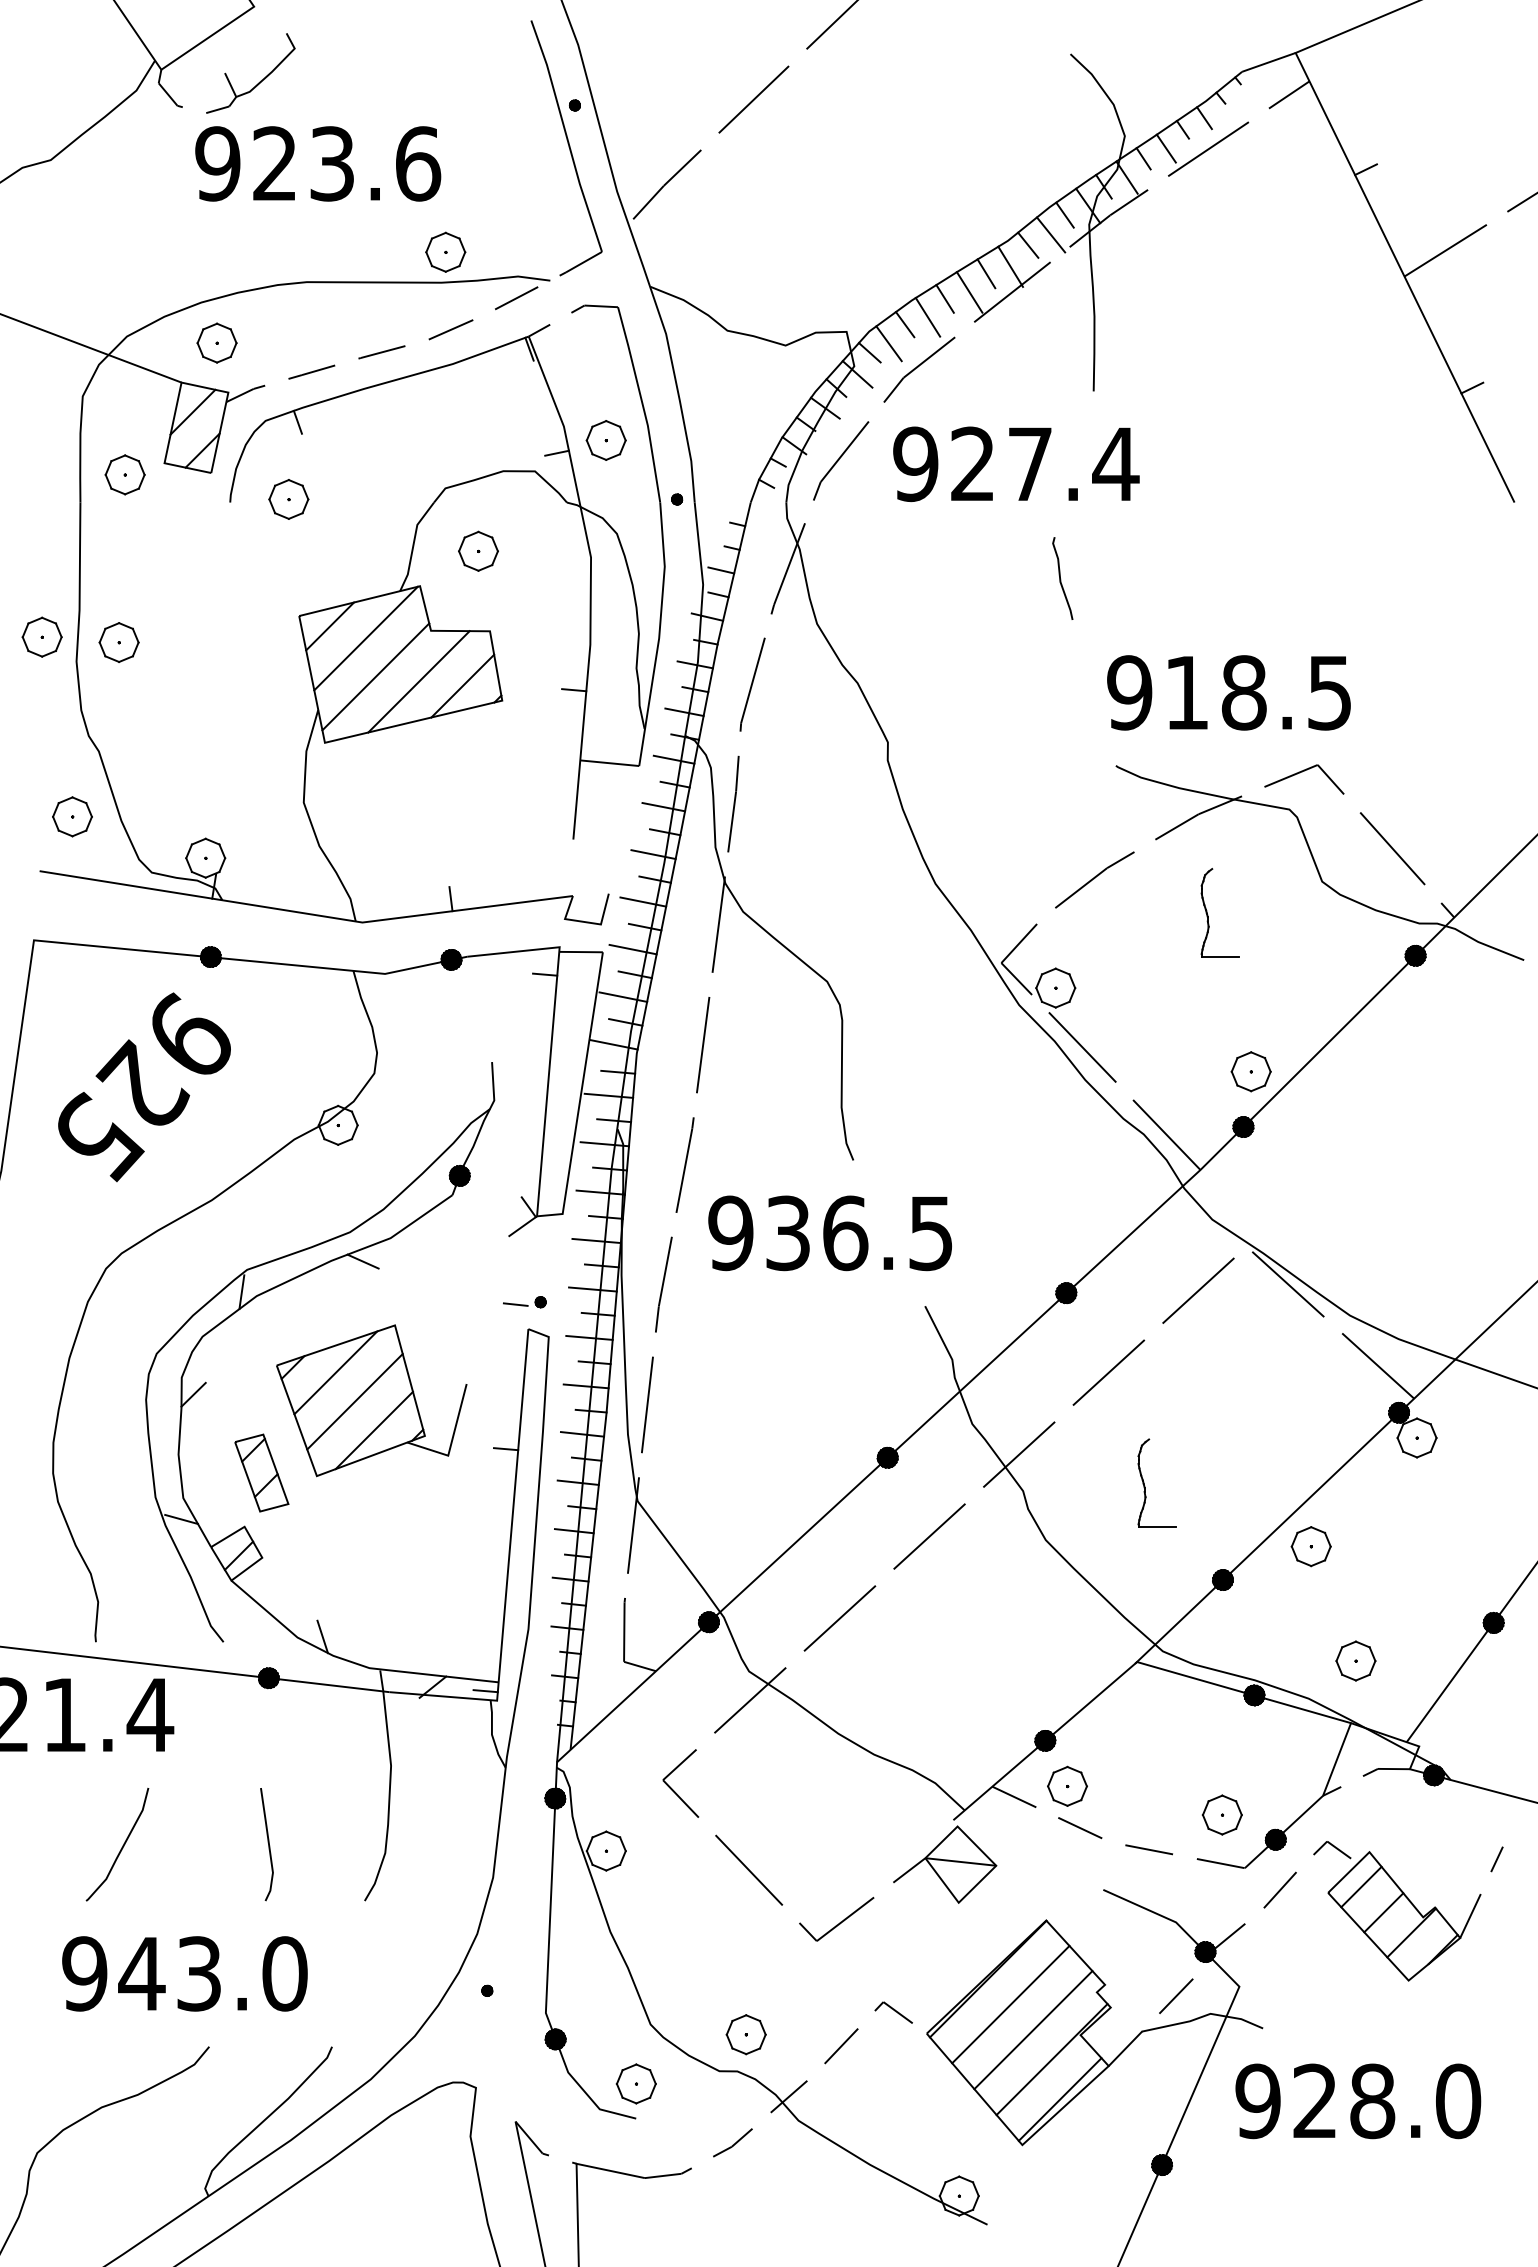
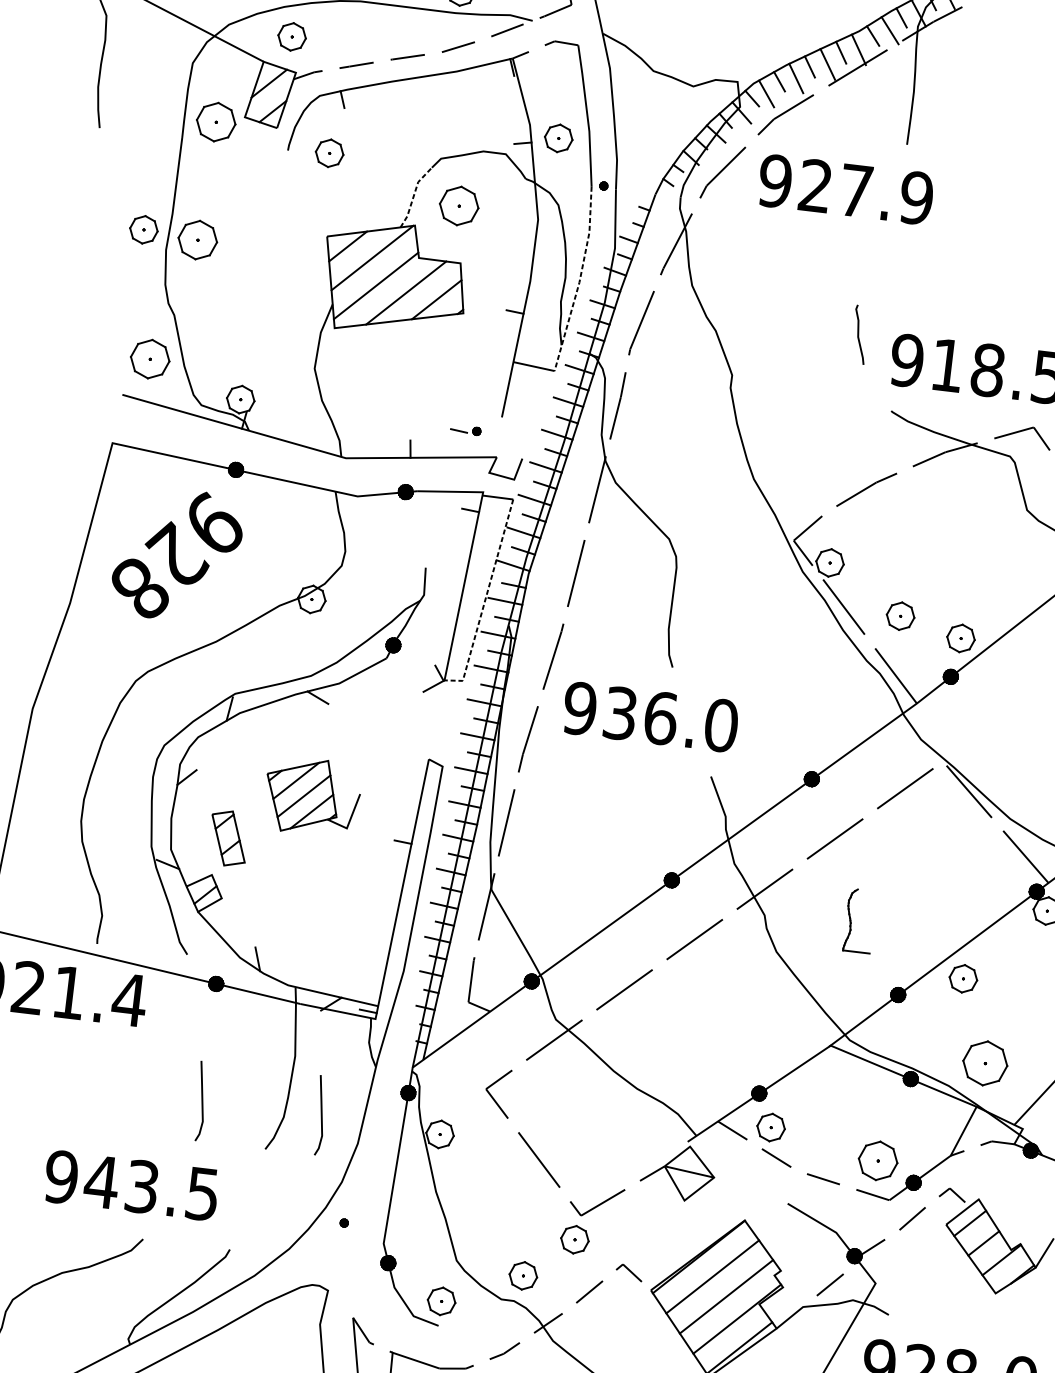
text: (1115, 464) -> (916, 198), 927.4 -> 927.9
part: (124, 474) -> (215, 121), size x1.4
line: (413, 545) -> (413, 196), solid -> dashed
part: (478, 550) -> (459, 205), size x1.4
curve: (1061, 579) -> (859, 335), moved
line: (659, 634) -> (580, 279), solid -> dashed
part: (118, 642) -> (197, 239), size x1.4
part: (72, 816) -> (150, 358), size x1.4
part: (1208, 914) -> (944, 523), removed
part: (1162, 1050) -> (900, 615), added
line: (580, 1096) -> (485, 599), solid -> dashed
text: (99, 1137) -> (142, 587), 925 -> 928
text: (930, 1233) -> (720, 725), 936.5 -> 936.0
part: (524, 1302) -> (465, 430), moved
part: (371, 1400) -> (312, 796), size x0.7
part: (1355, 1660) -> (985, 1062), size x1.6
part: (1221, 1814) -> (877, 1160), size x1.4
line: (437, 1844) -> (321, 1115), added
curve: (121, 1847) -> (97, 1091), removed
text: (284, 1973) -> (202, 1193), 943.0 -> 943.5
part: (811, 1975) -> (574, 1239), added

